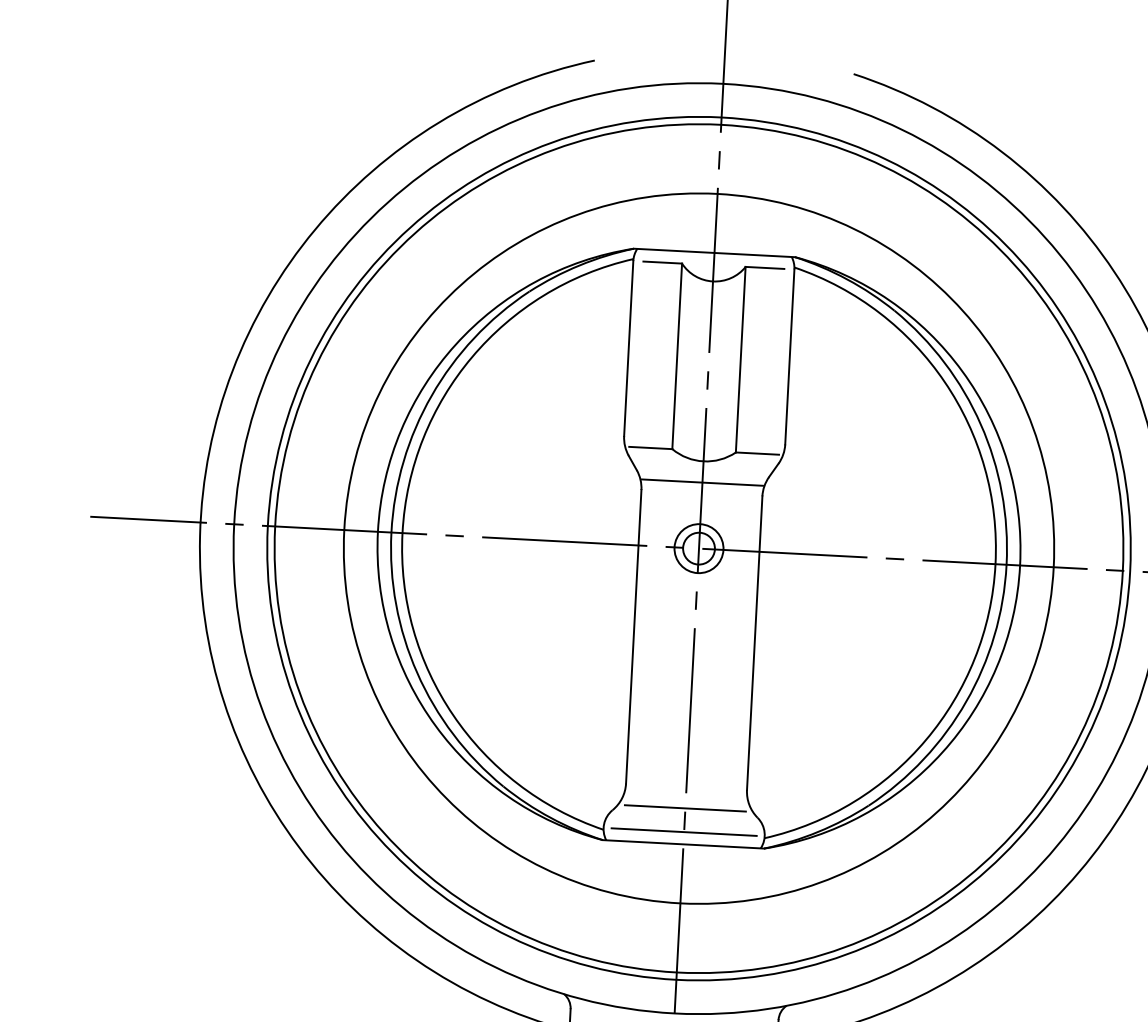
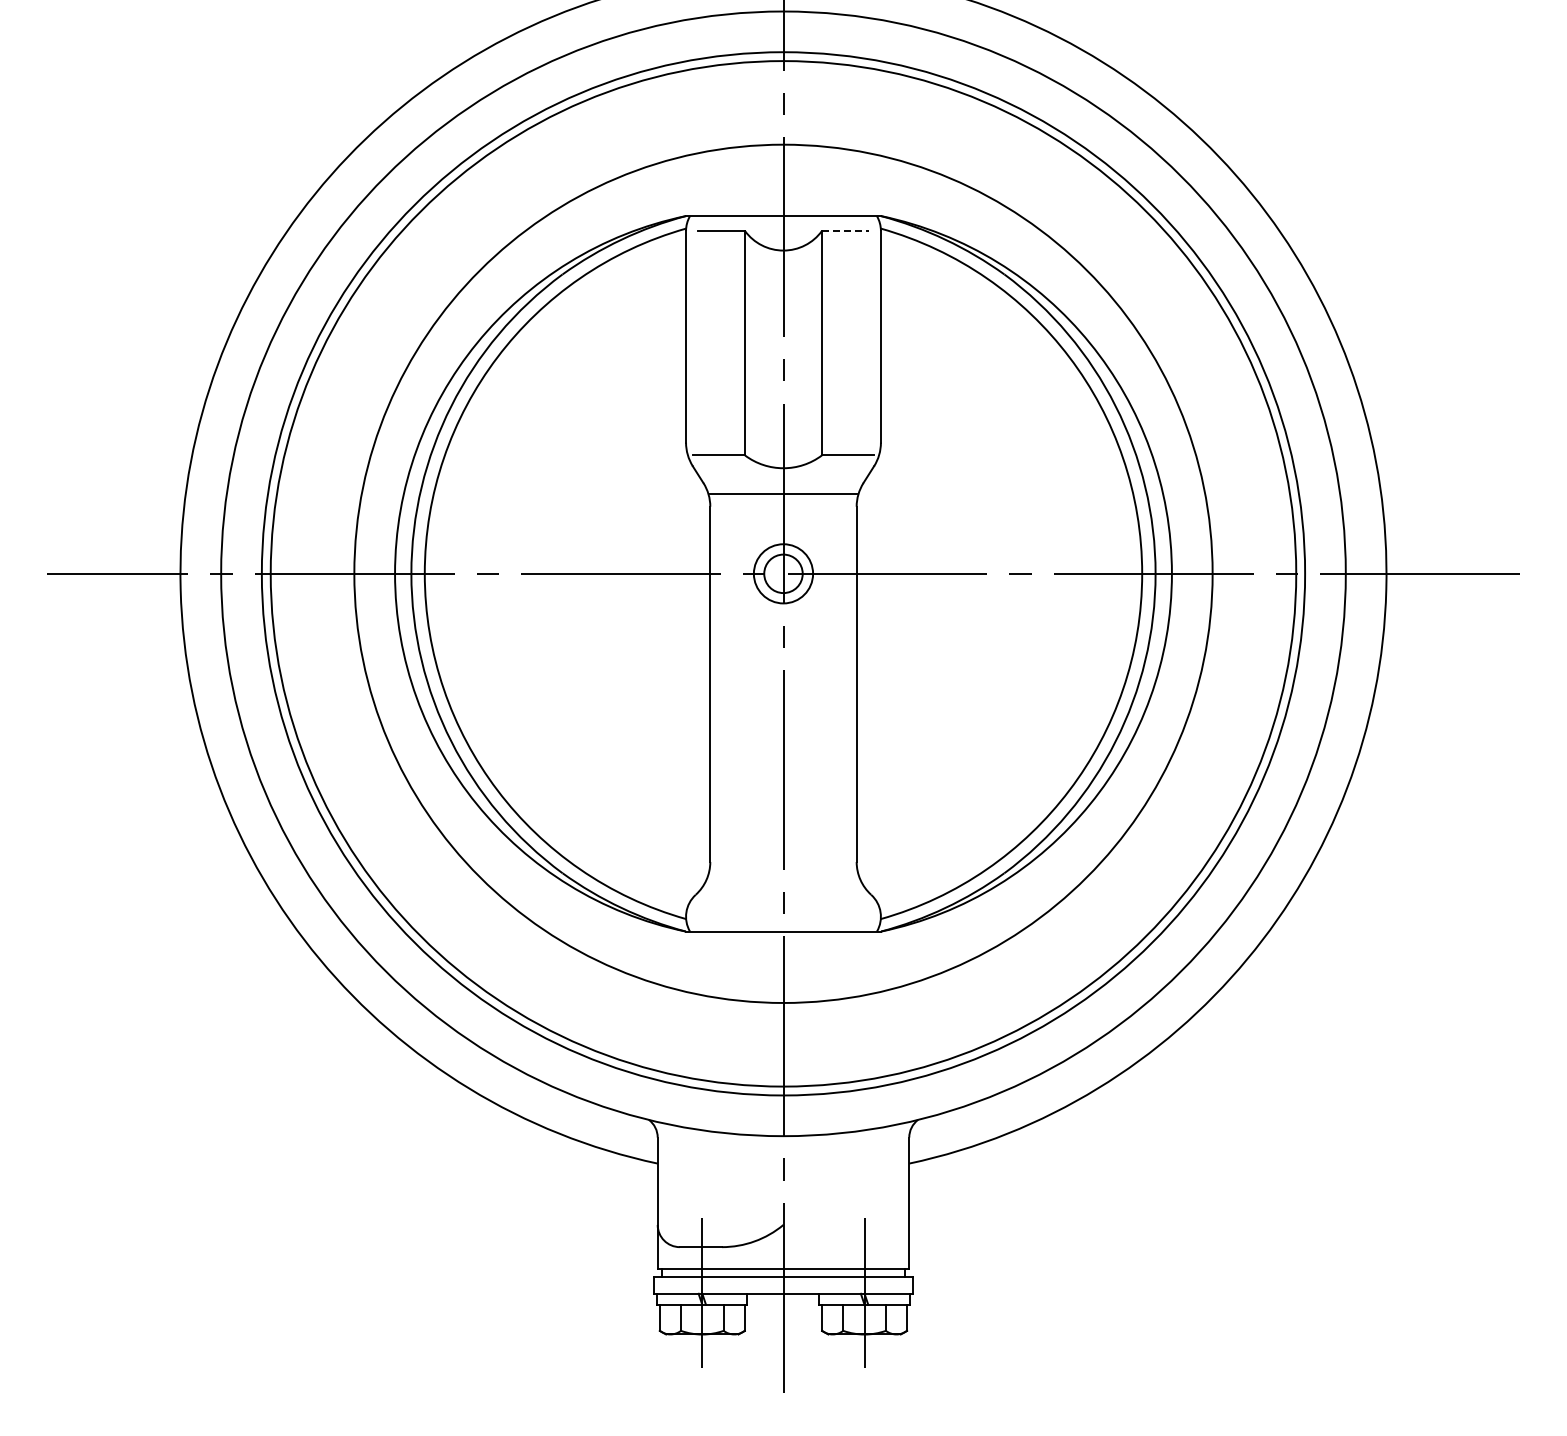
line: (765, 267) -> (845, 230), solid -> dashed
line: (685, 808) -> (783, 888), removed
line: (684, 831) -> (783, 916), removed

